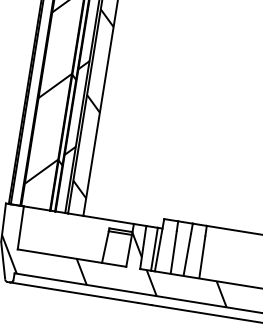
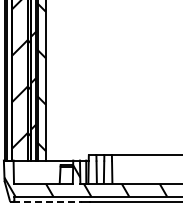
line: (74, 291) -> (47, 201), solid -> dashed

